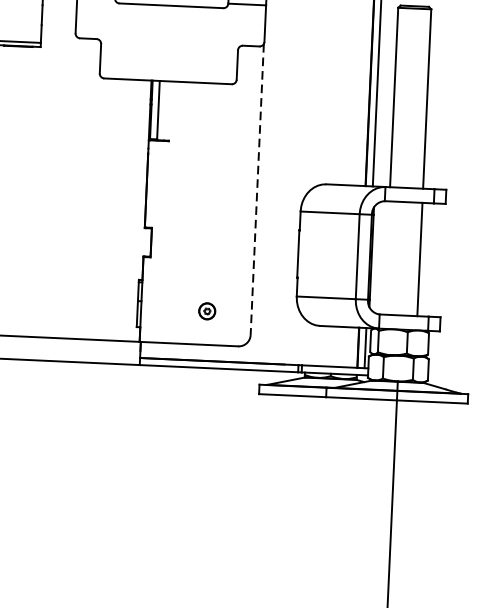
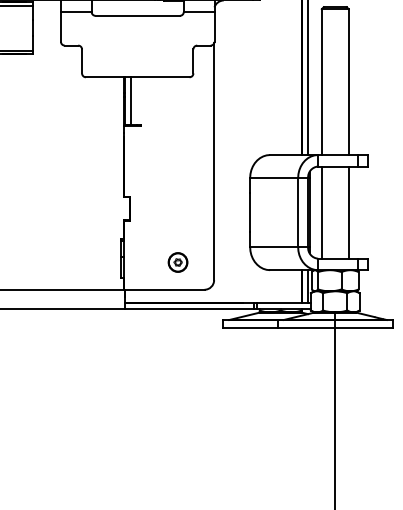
line: (257, 190) -> (214, 162), dashed -> solid
line: (386, 257) -> (321, 212), added
part: (206, 311) -> (177, 262), size x1.43

